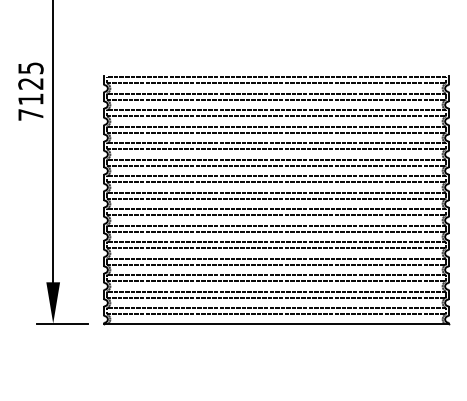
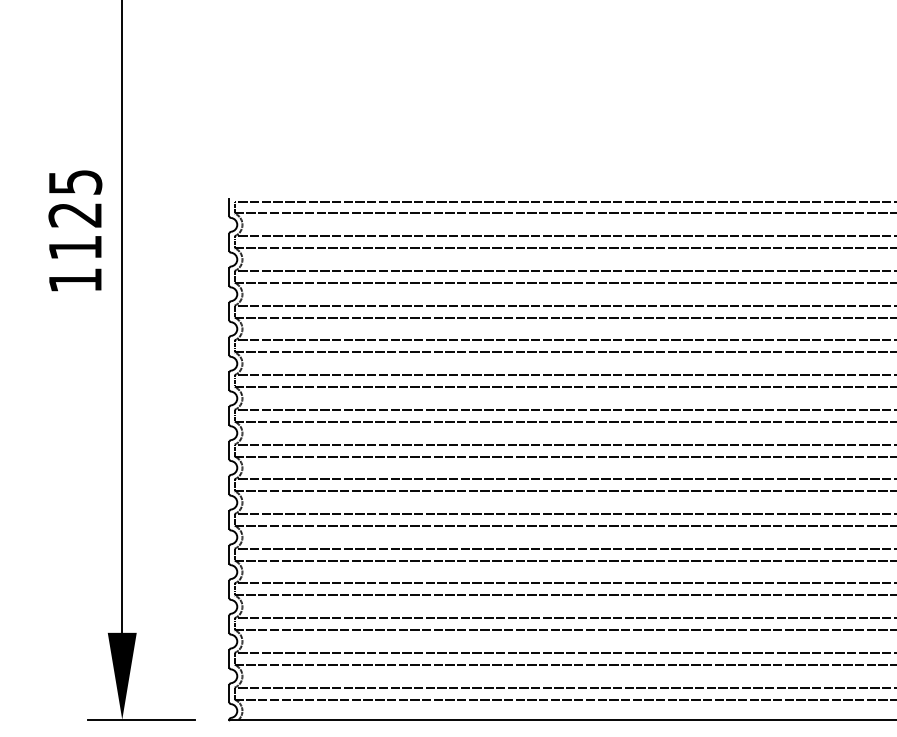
text: (30, 114) -> (74, 279), 7125 -> 1125

